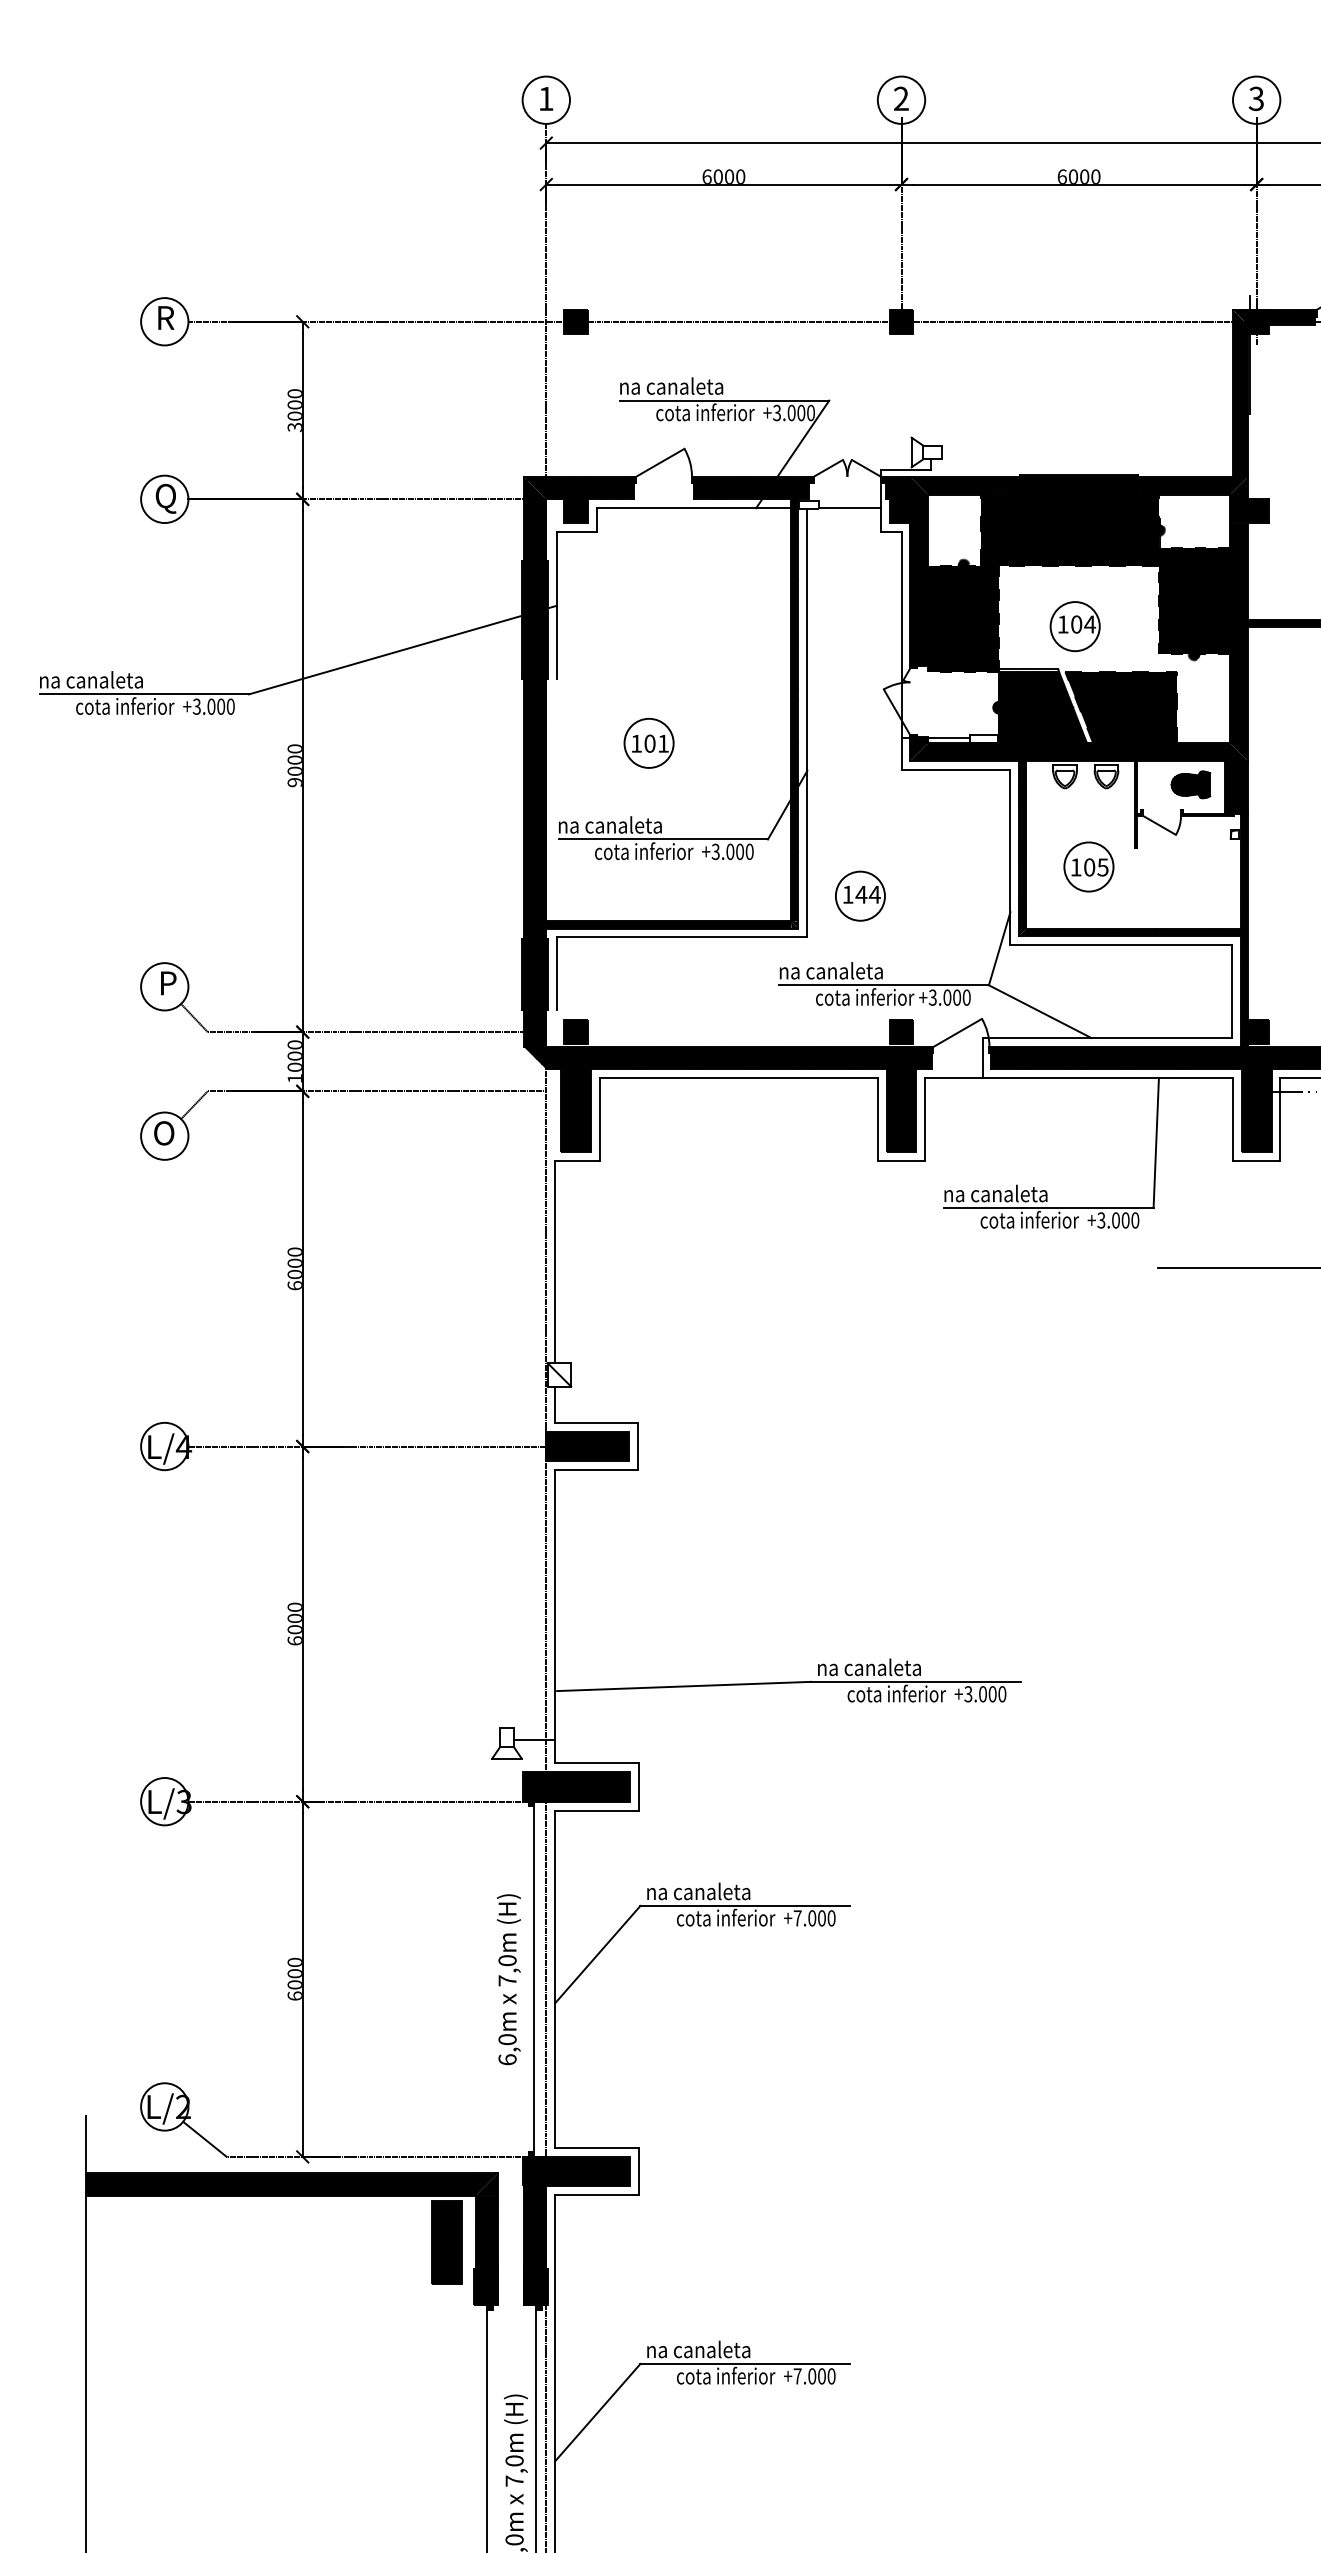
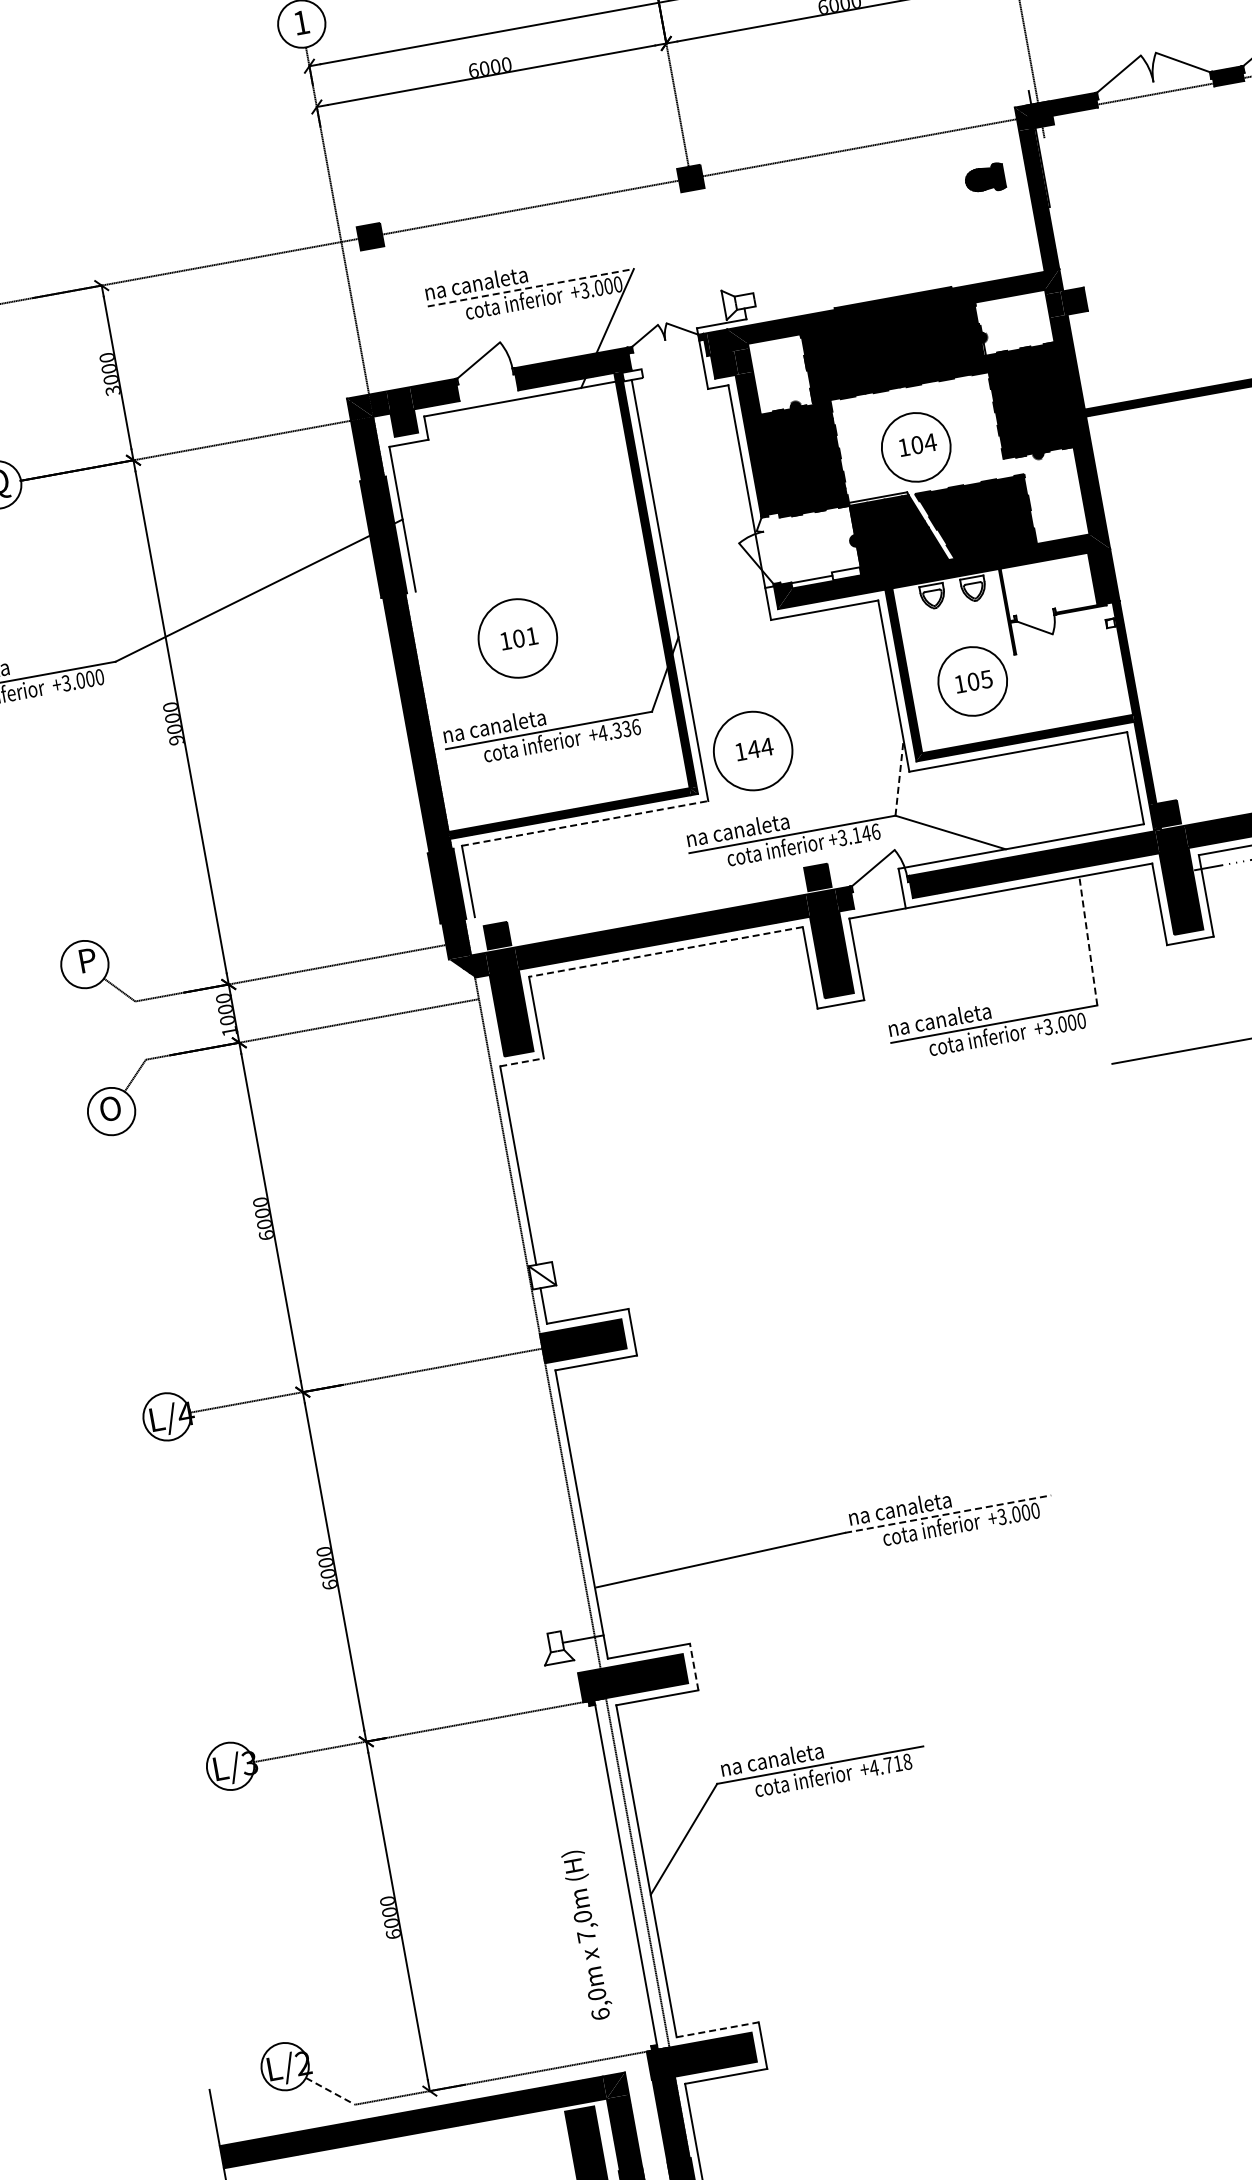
line: (724, 400) -> (530, 287), solid -> dashed
line: (849, 508) -> (673, 371), removed
circle: (1074, 626) -> (915, 447), size x1.4
circle: (648, 742) -> (517, 637), size x1.6
part: (1190, 784) -> (984, 178), moved
text: (732, 851) -> (619, 729), +3.000 -> +4.336
circle: (1088, 866) -> (972, 681), size x1.4
circle: (859, 895) -> (752, 750), size x1.6
line: (682, 937) -> (585, 823), solid -> dashed
line: (999, 948) -> (899, 777), solid -> dashed
text: (956, 997) -> (865, 833), +3.000 -> +3.146
line: (738, 1078) -> (665, 952), solid -> dashed
line: (1156, 1143) -> (1088, 941), solid -> dashed
line: (577, 1161) -> (522, 1062), solid -> dashed
line: (915, 1681) -> (947, 1513), solid -> dashed
line: (638, 1786) -> (693, 1666), solid -> dashed
text: (814, 1918) -> (890, 1765), +7.000 -> +4.718
text: (508, 1979) -> (587, 1935), moved
line: (204, 2139) -> (330, 2091), solid -> dashed
line: (596, 2148) -> (717, 2030), solid -> dashed

